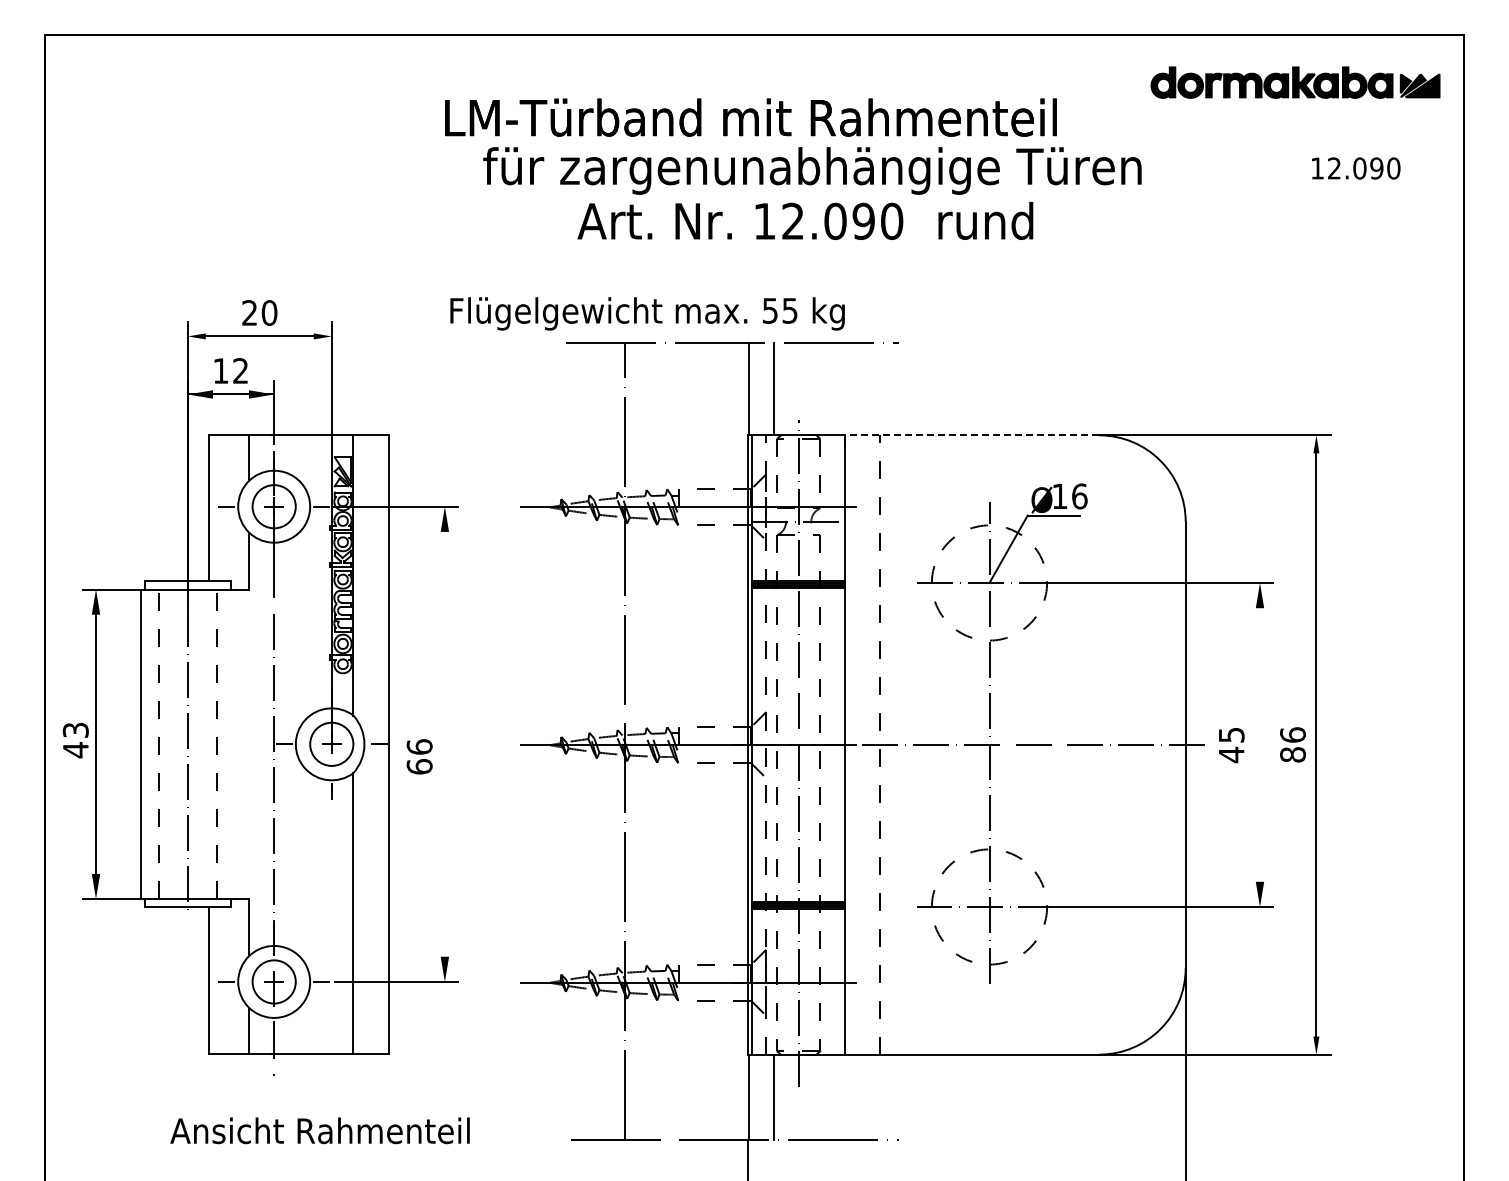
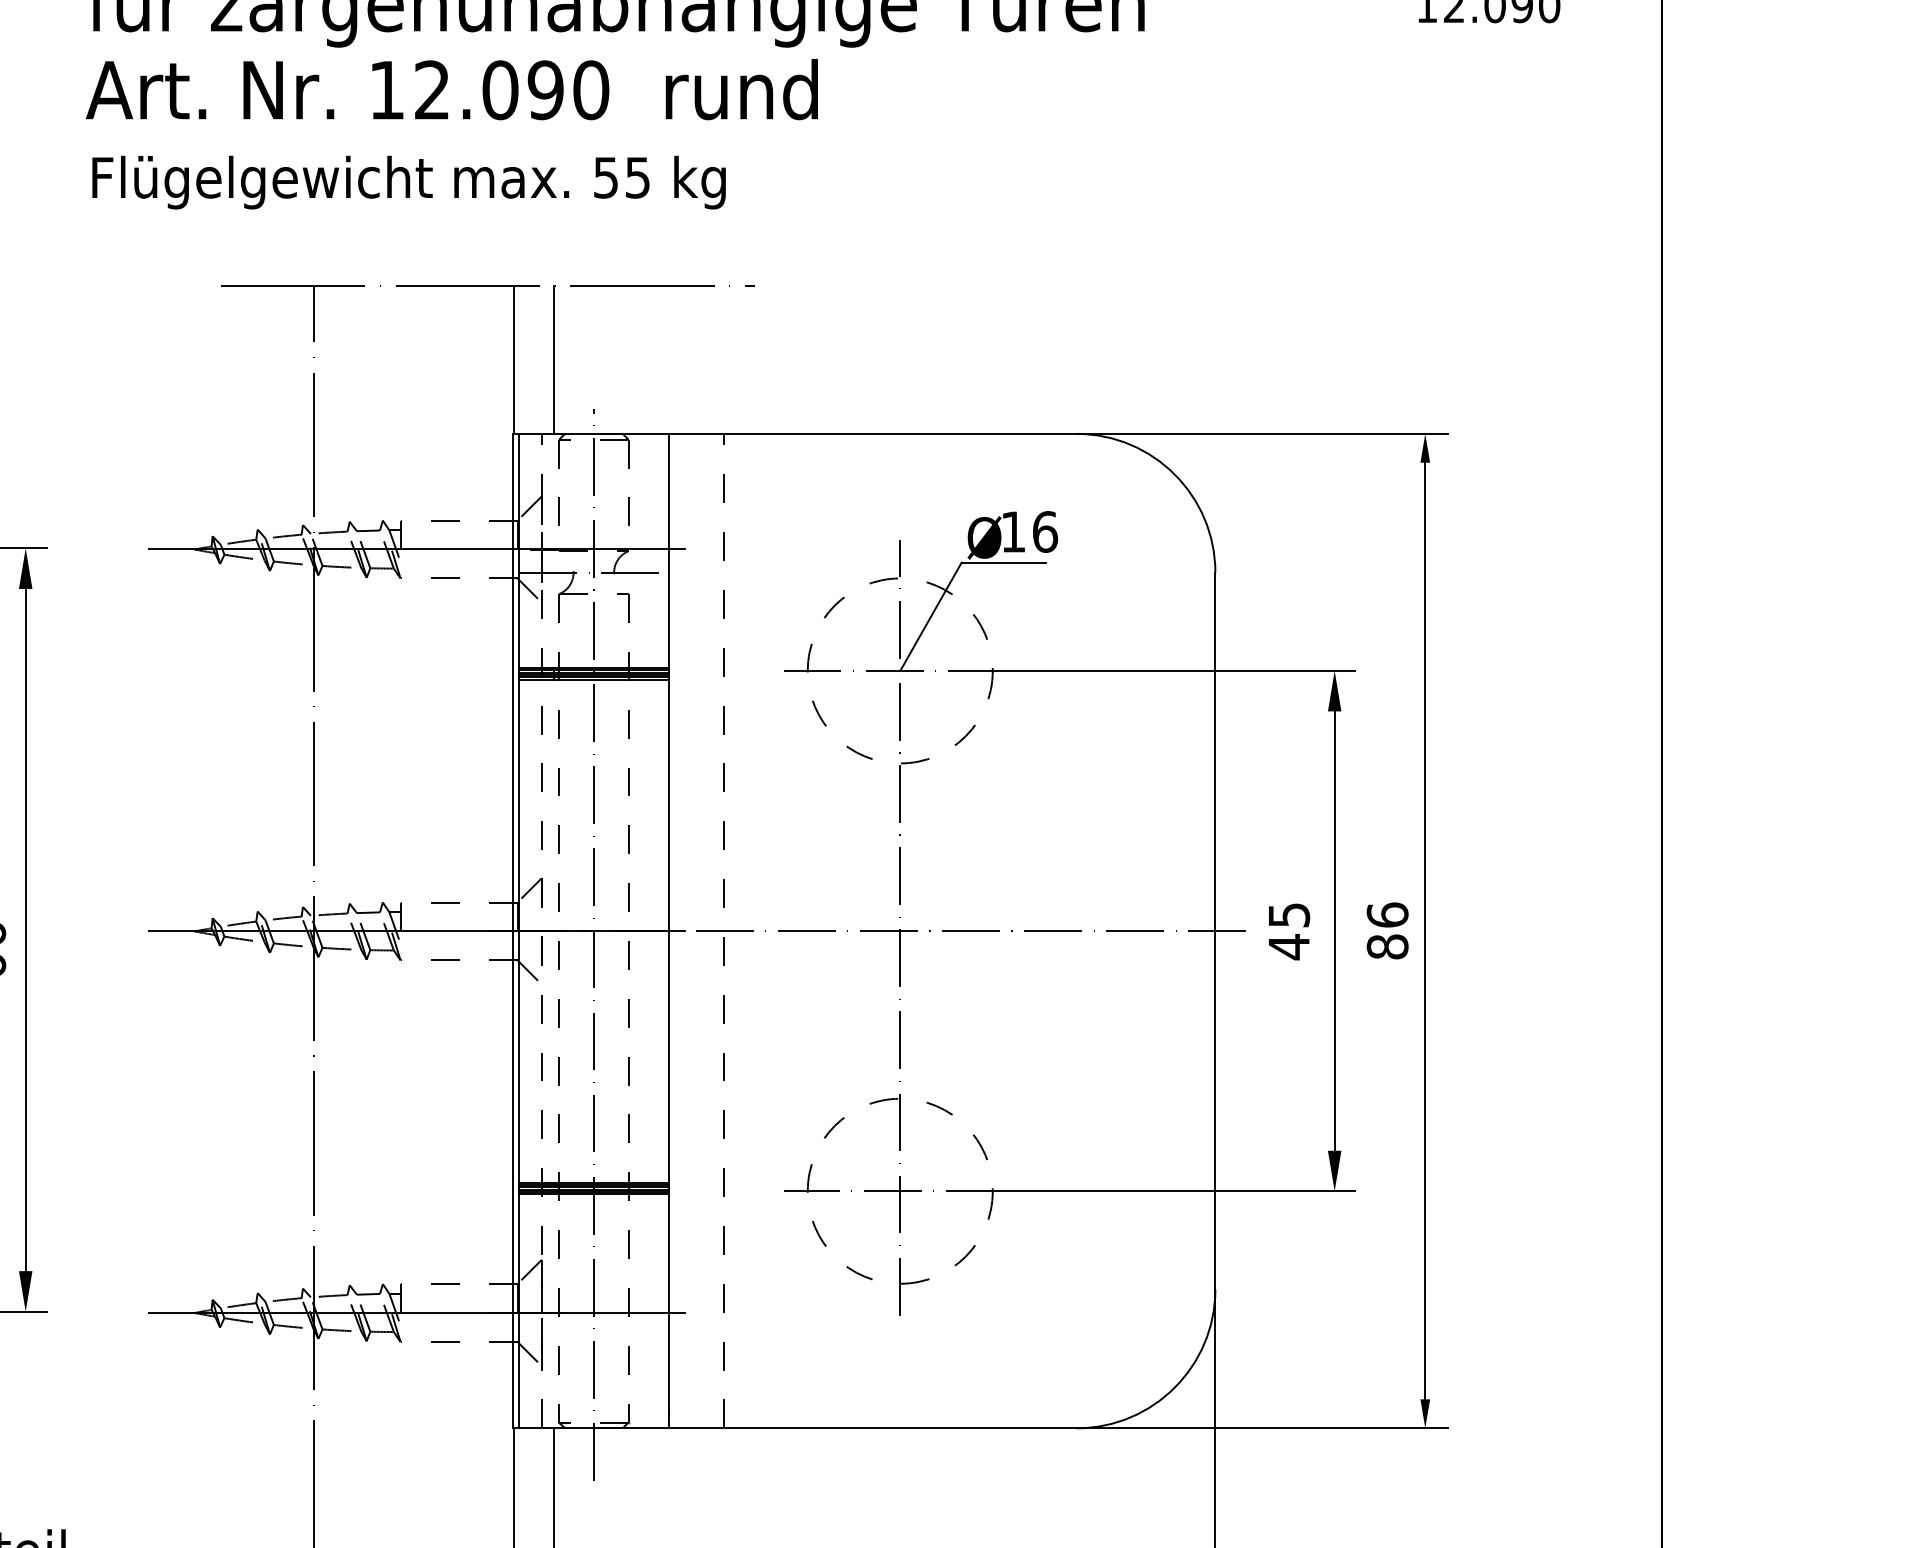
text: (805, 220) -> (452, 88), moved
text: (647, 313) -> (408, 181), moved
line: (972, 435) -> (872, 434), dashed -> solid
line: (444, 743) -> (25, 928), added
line: (1259, 744) -> (1333, 930), added

